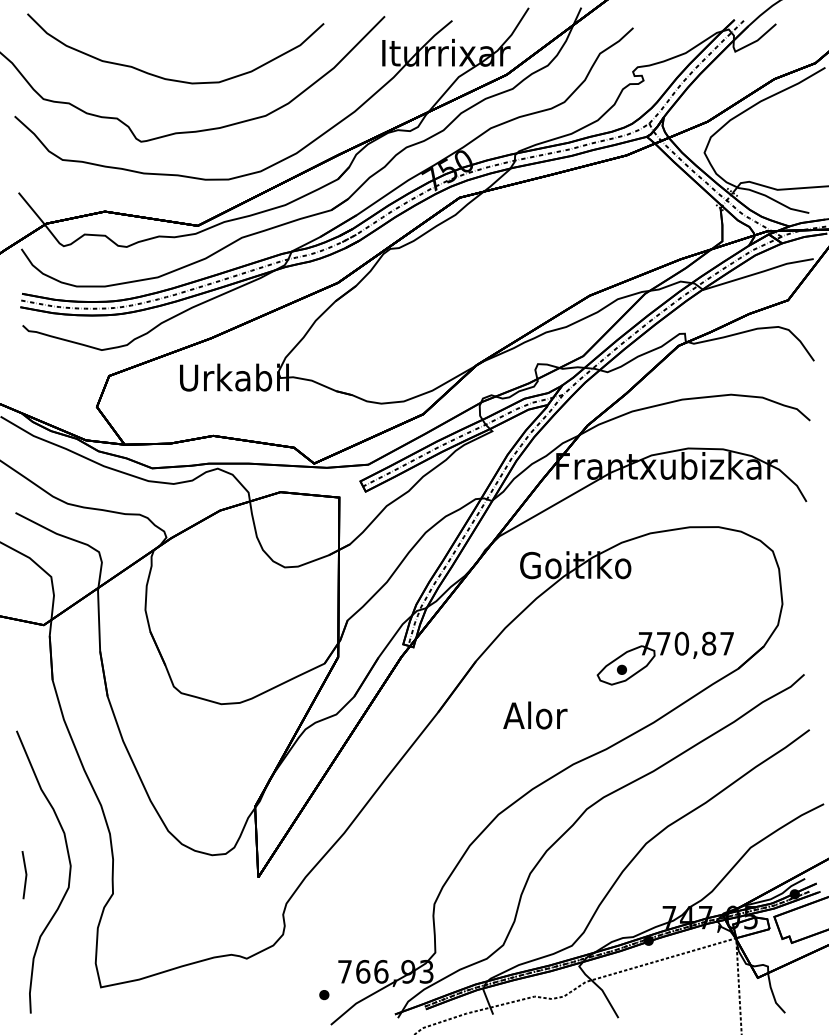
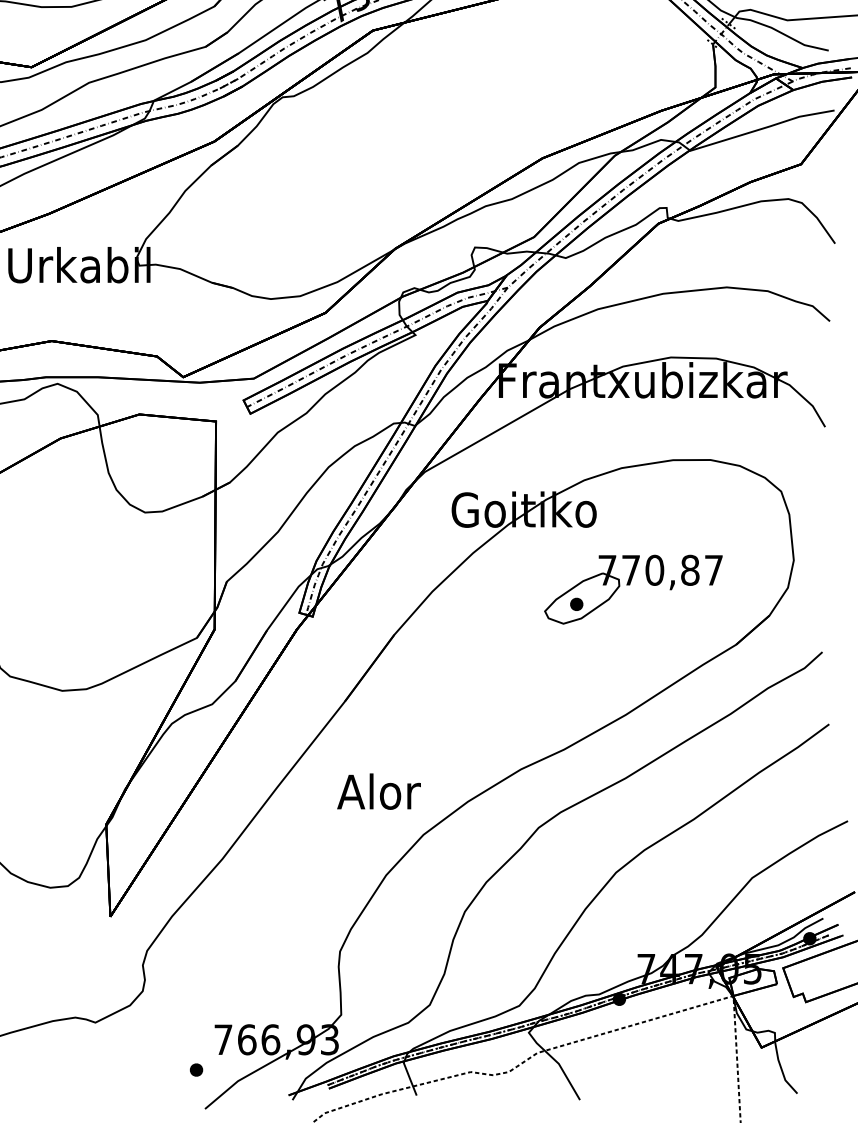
part: (664, 658) -> (632, 589), moved
text: (535, 715) -> (379, 791), moved

